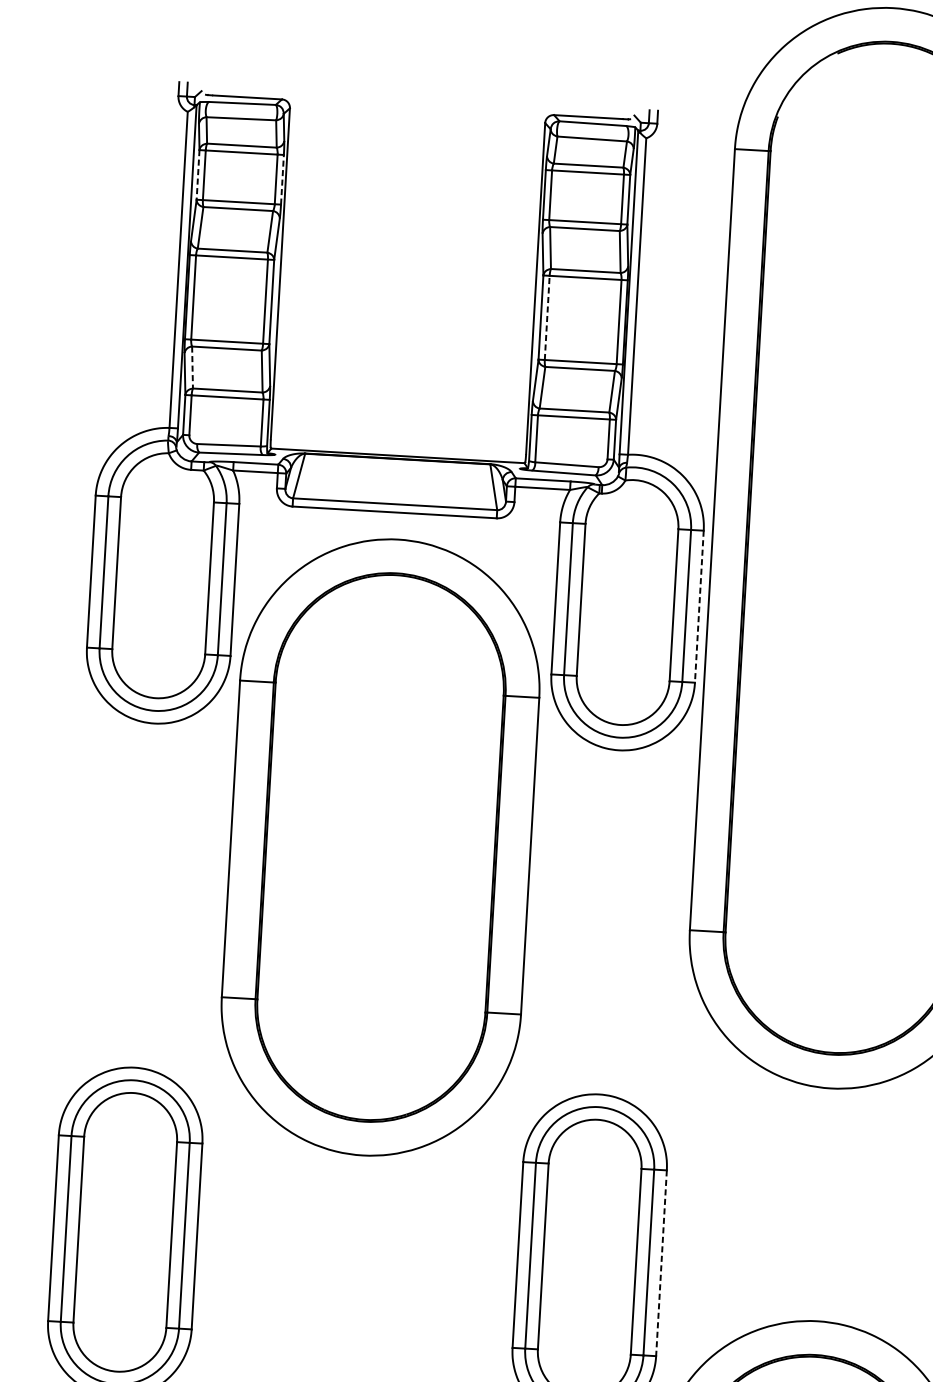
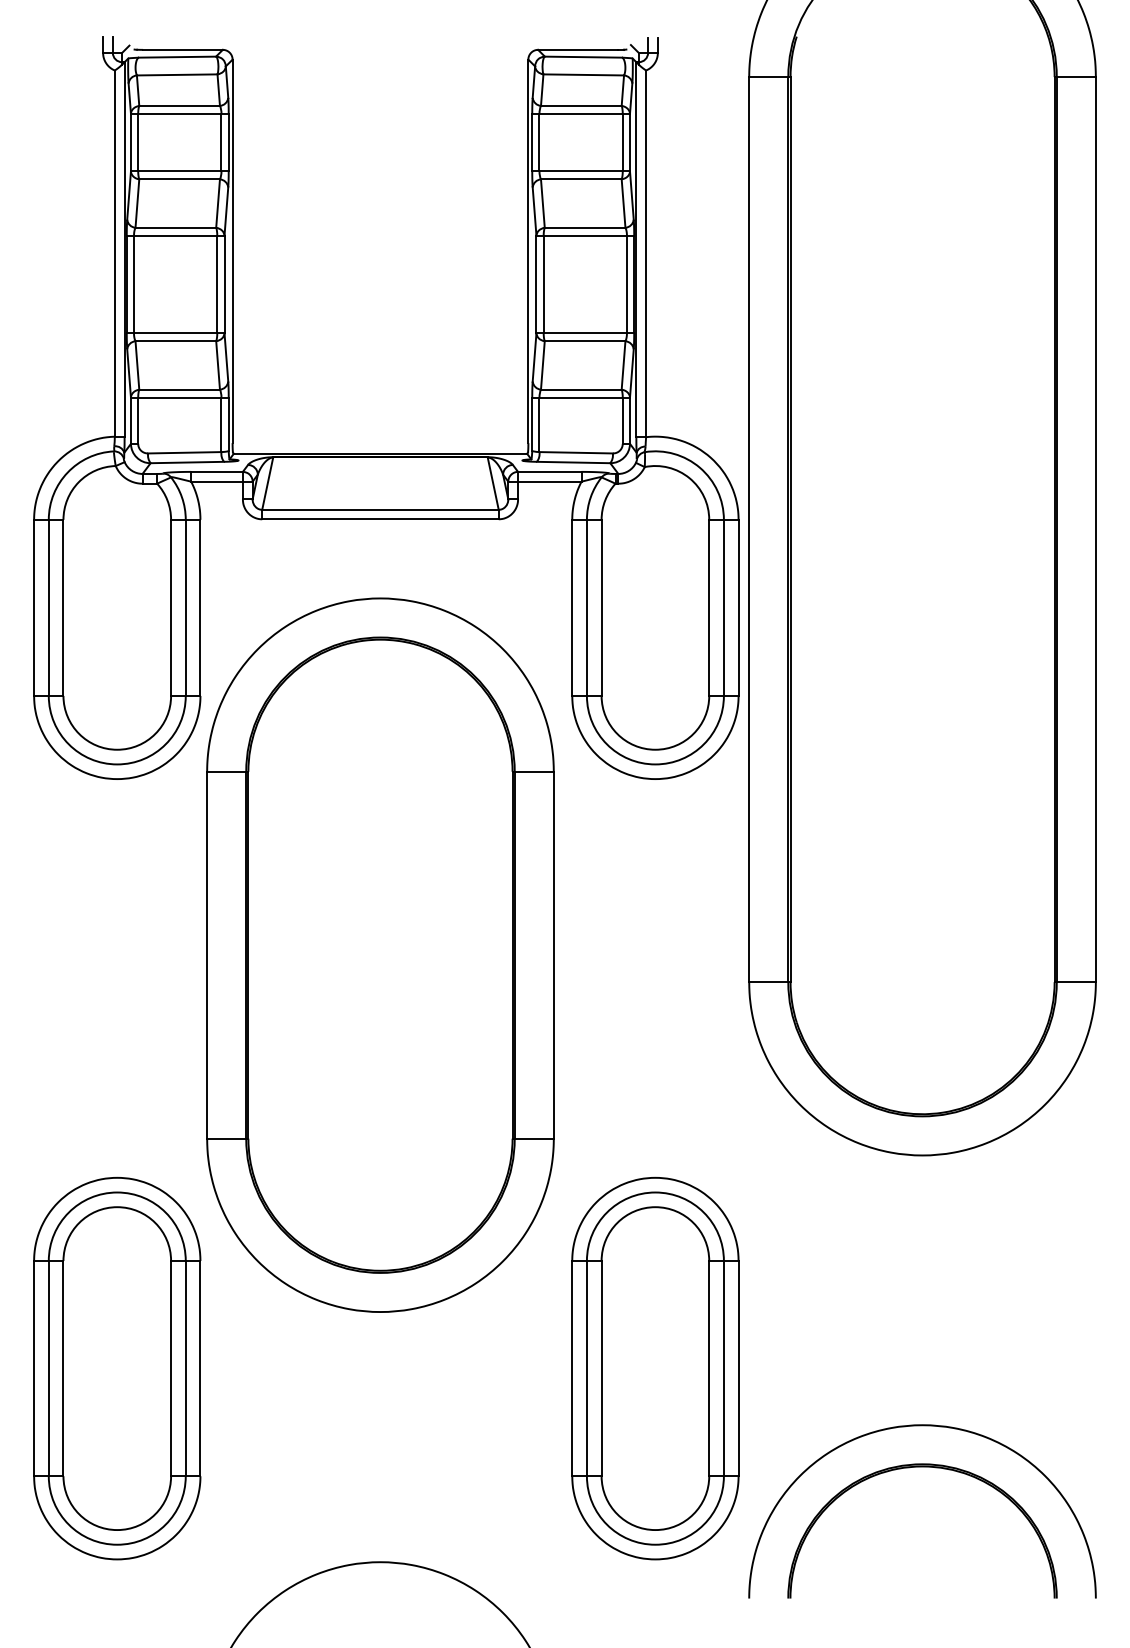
line: (197, 174) -> (130, 142), dashed -> solid
line: (282, 179) -> (228, 142), dashed -> solid
line: (547, 317) -> (543, 284), dashed -> solid
line: (192, 367) -> (137, 365), dashed -> solid
line: (699, 607) -> (738, 608), dashed -> solid
part: (380, 846) -> (380, 954), moved
line: (661, 1263) -> (738, 1368), dashed -> solid

